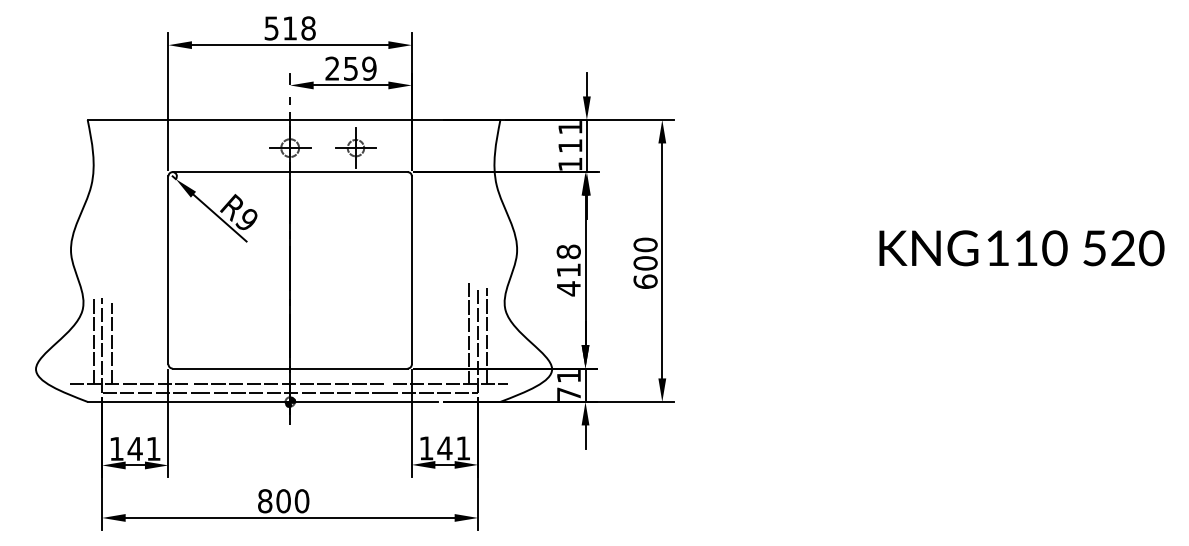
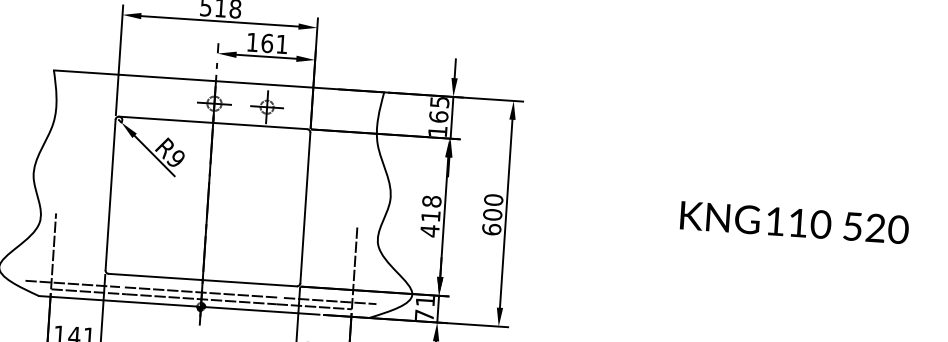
text: (350, 68) -> (266, 43), 259 -> 161
text: (570, 137) -> (439, 110), 111 -> 165
line: (468, 333) -> (347, 261), removed
line: (486, 336) -> (361, 264), removed
line: (93, 340) -> (46, 247), removed
line: (111, 343) -> (61, 250), removed

